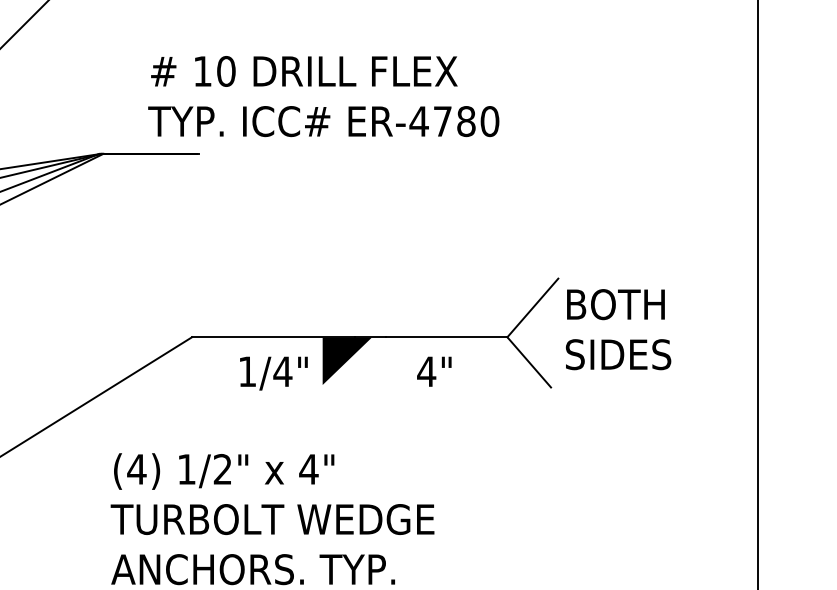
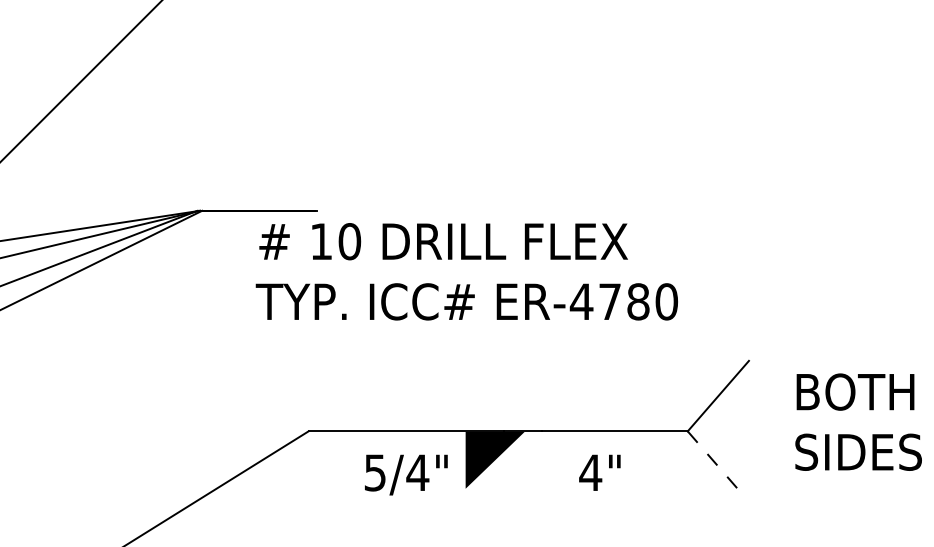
text: (323, 96) -> (466, 271), moved
text: (618, 329) -> (858, 422), moved
line: (529, 362) -> (714, 461), solid -> dashed
text: (246, 371) -> (374, 472), 1/4" -> 5/4"

